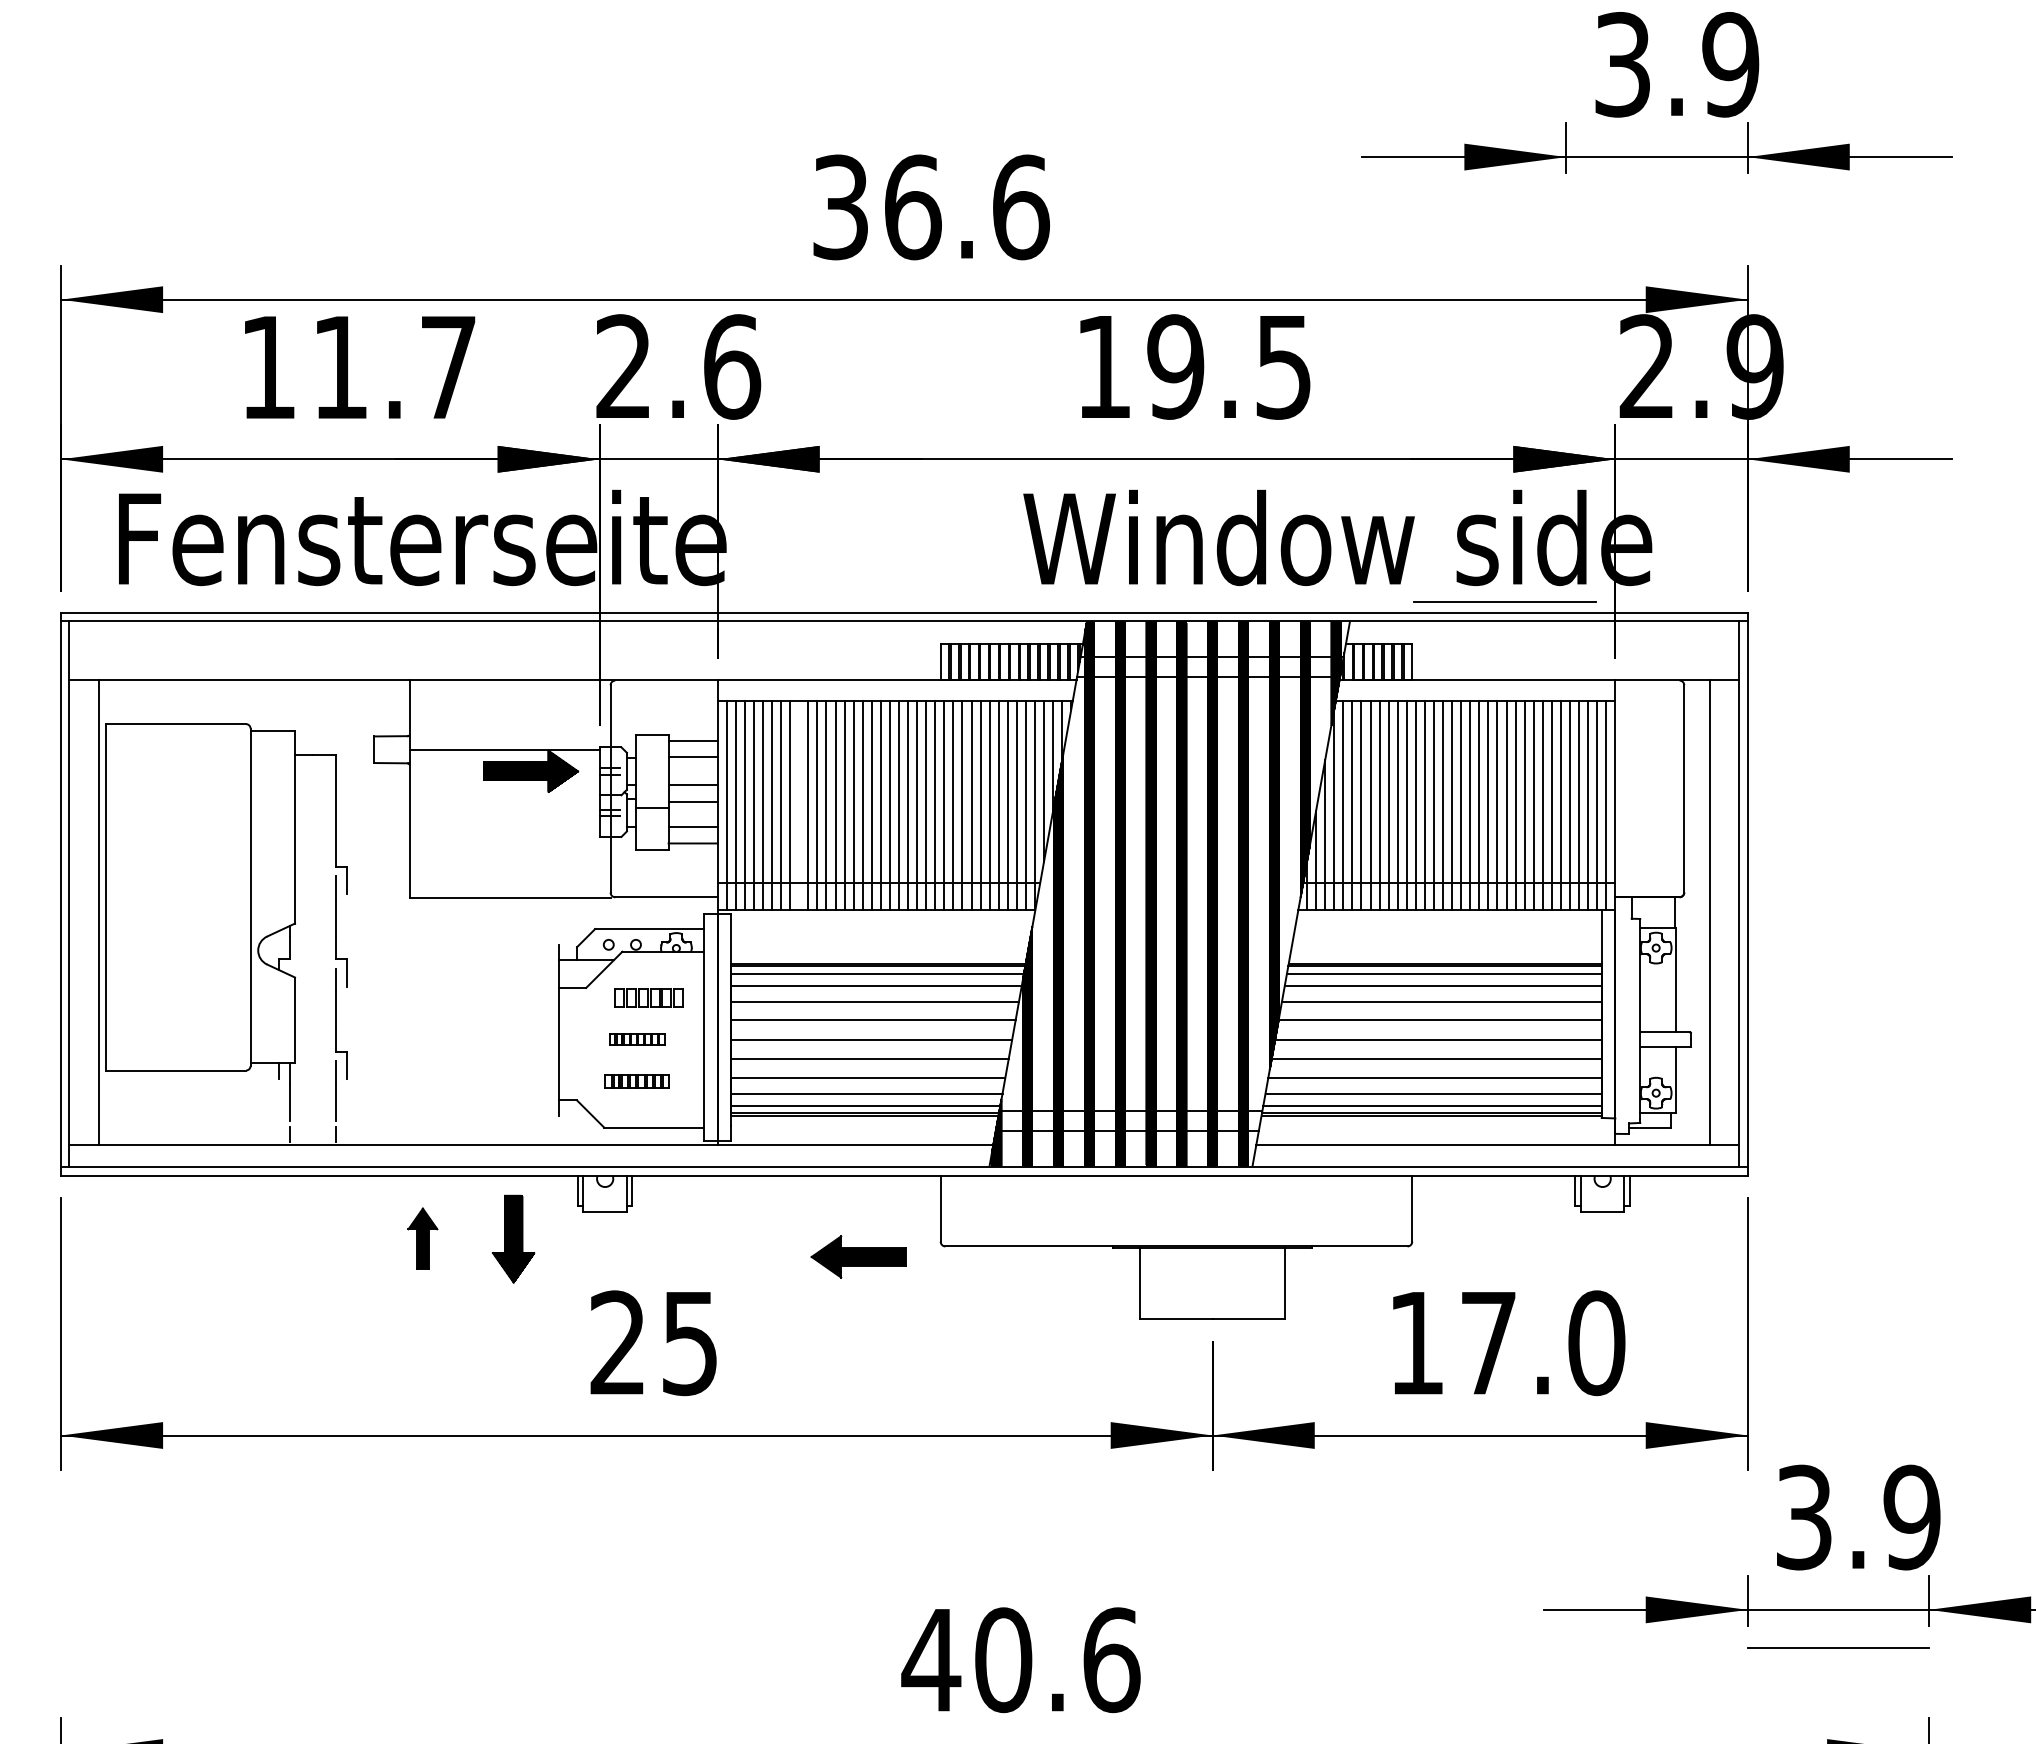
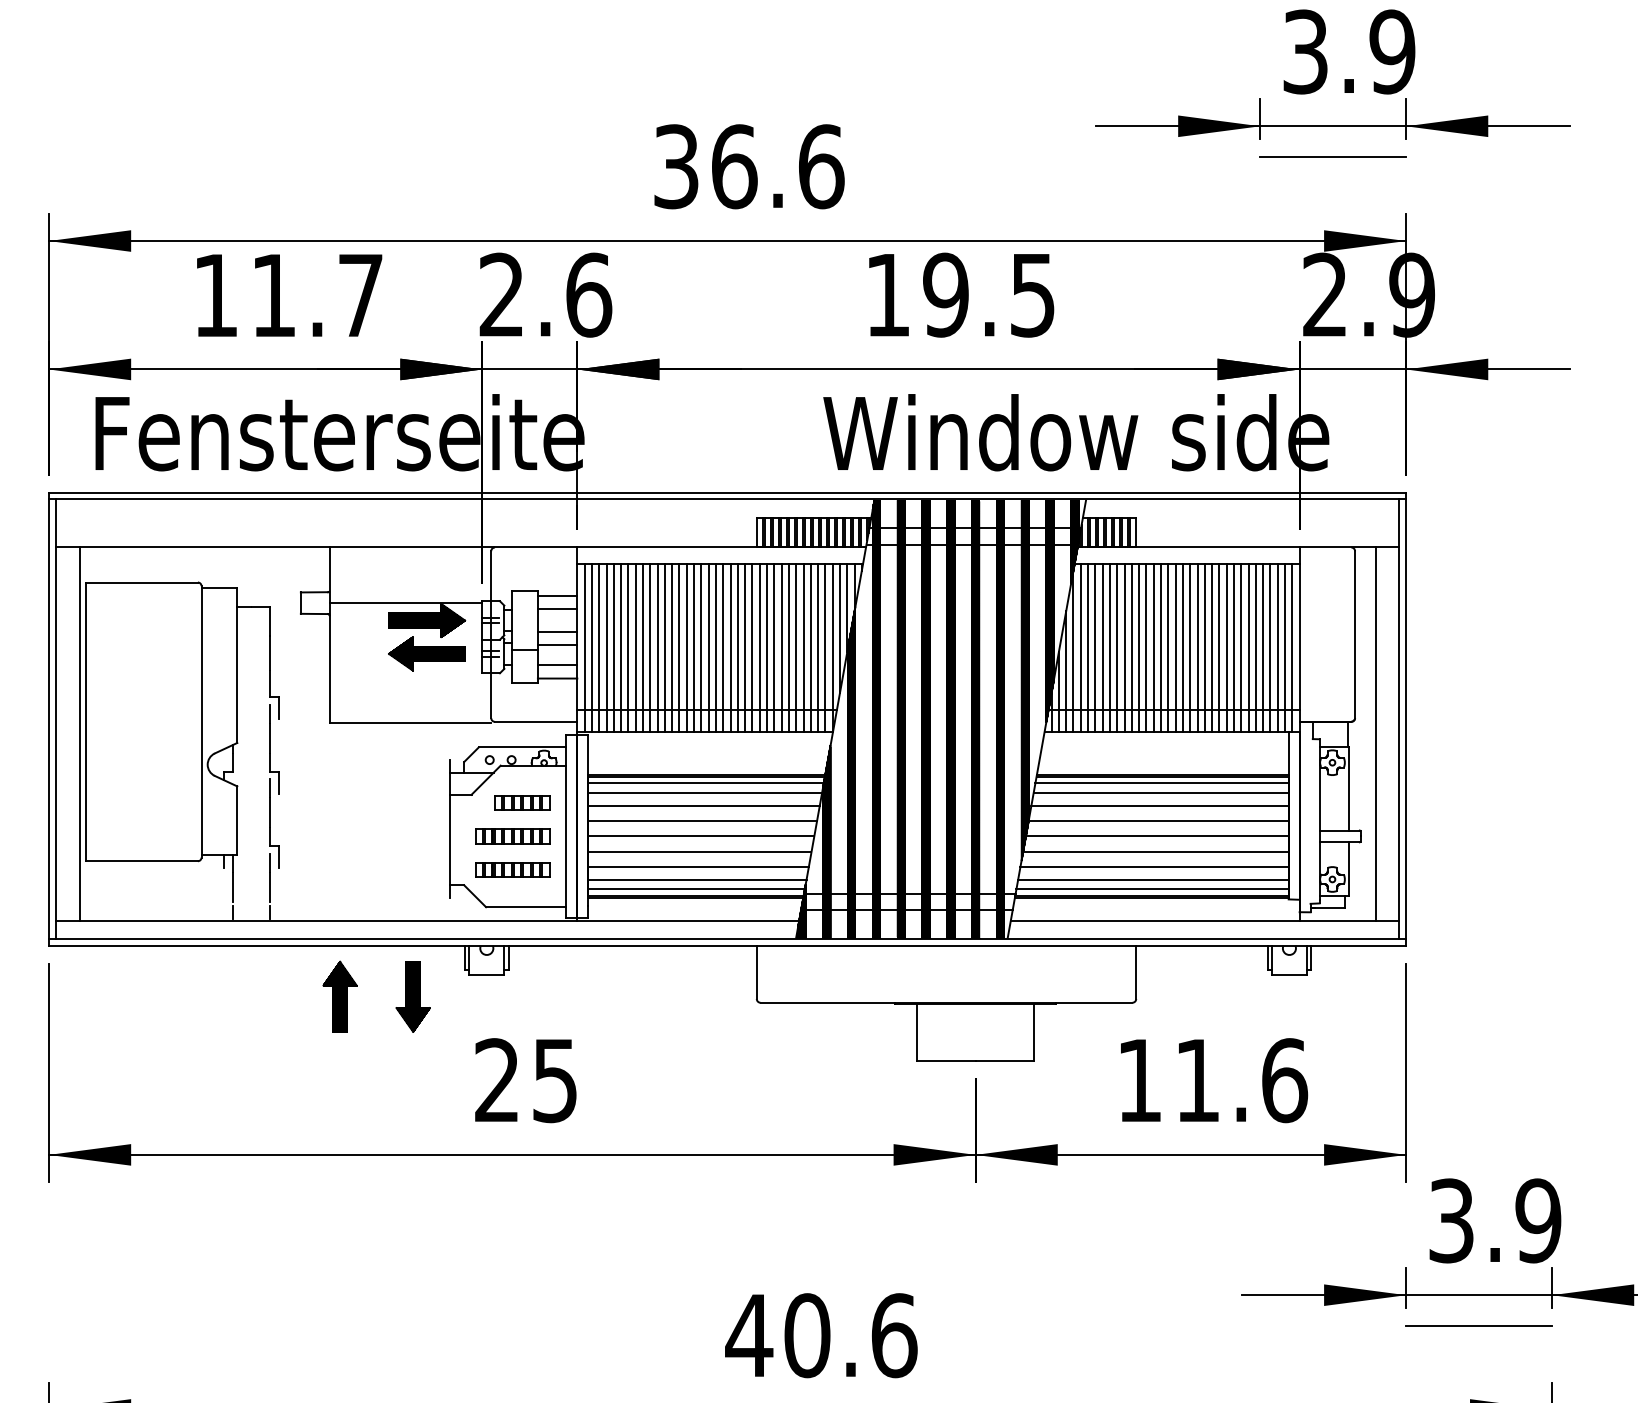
line: (1504, 601) -> (1332, 156), moved
line: (799, 805) -> (643, 647), added
part: (637, 1039) -> (512, 836), size x1.67
part: (637, 1080) -> (512, 869), size x1.43
part: (422, 1238) -> (339, 996), size x1.43
part: (858, 1256) -> (426, 653), moved
text: (1543, 1343) -> (1241, 1080), 17.0 -> 11.6

